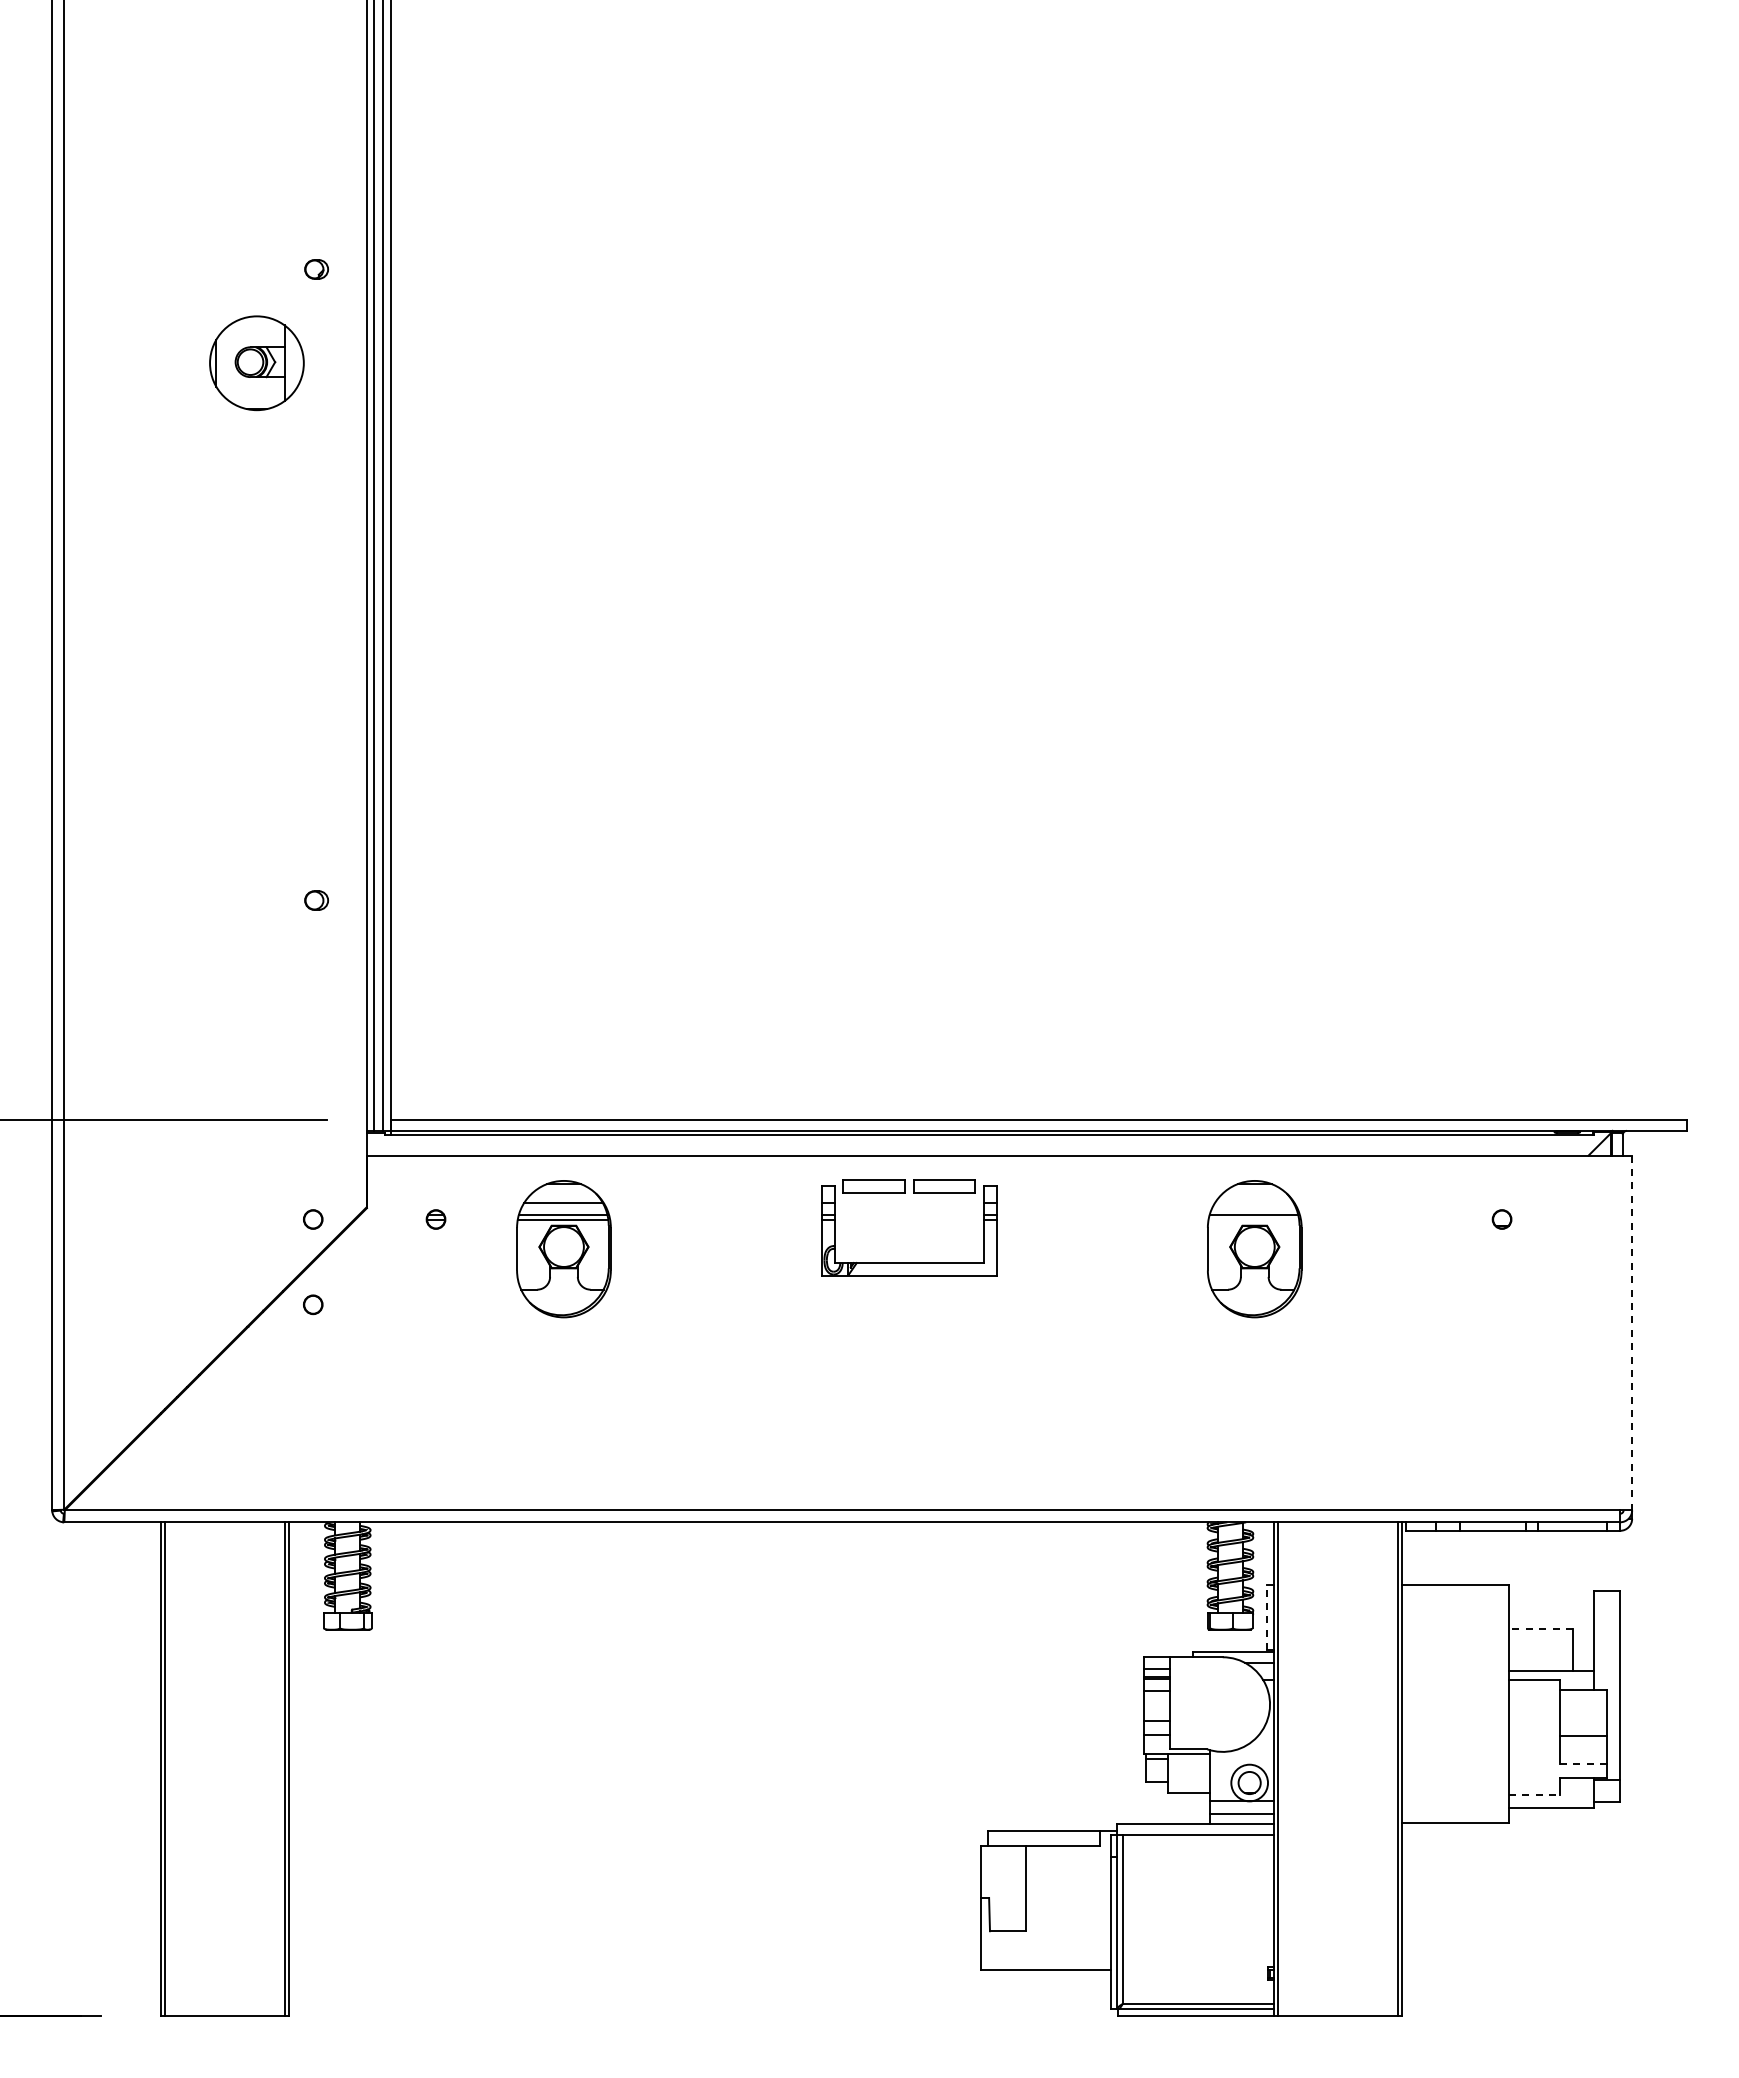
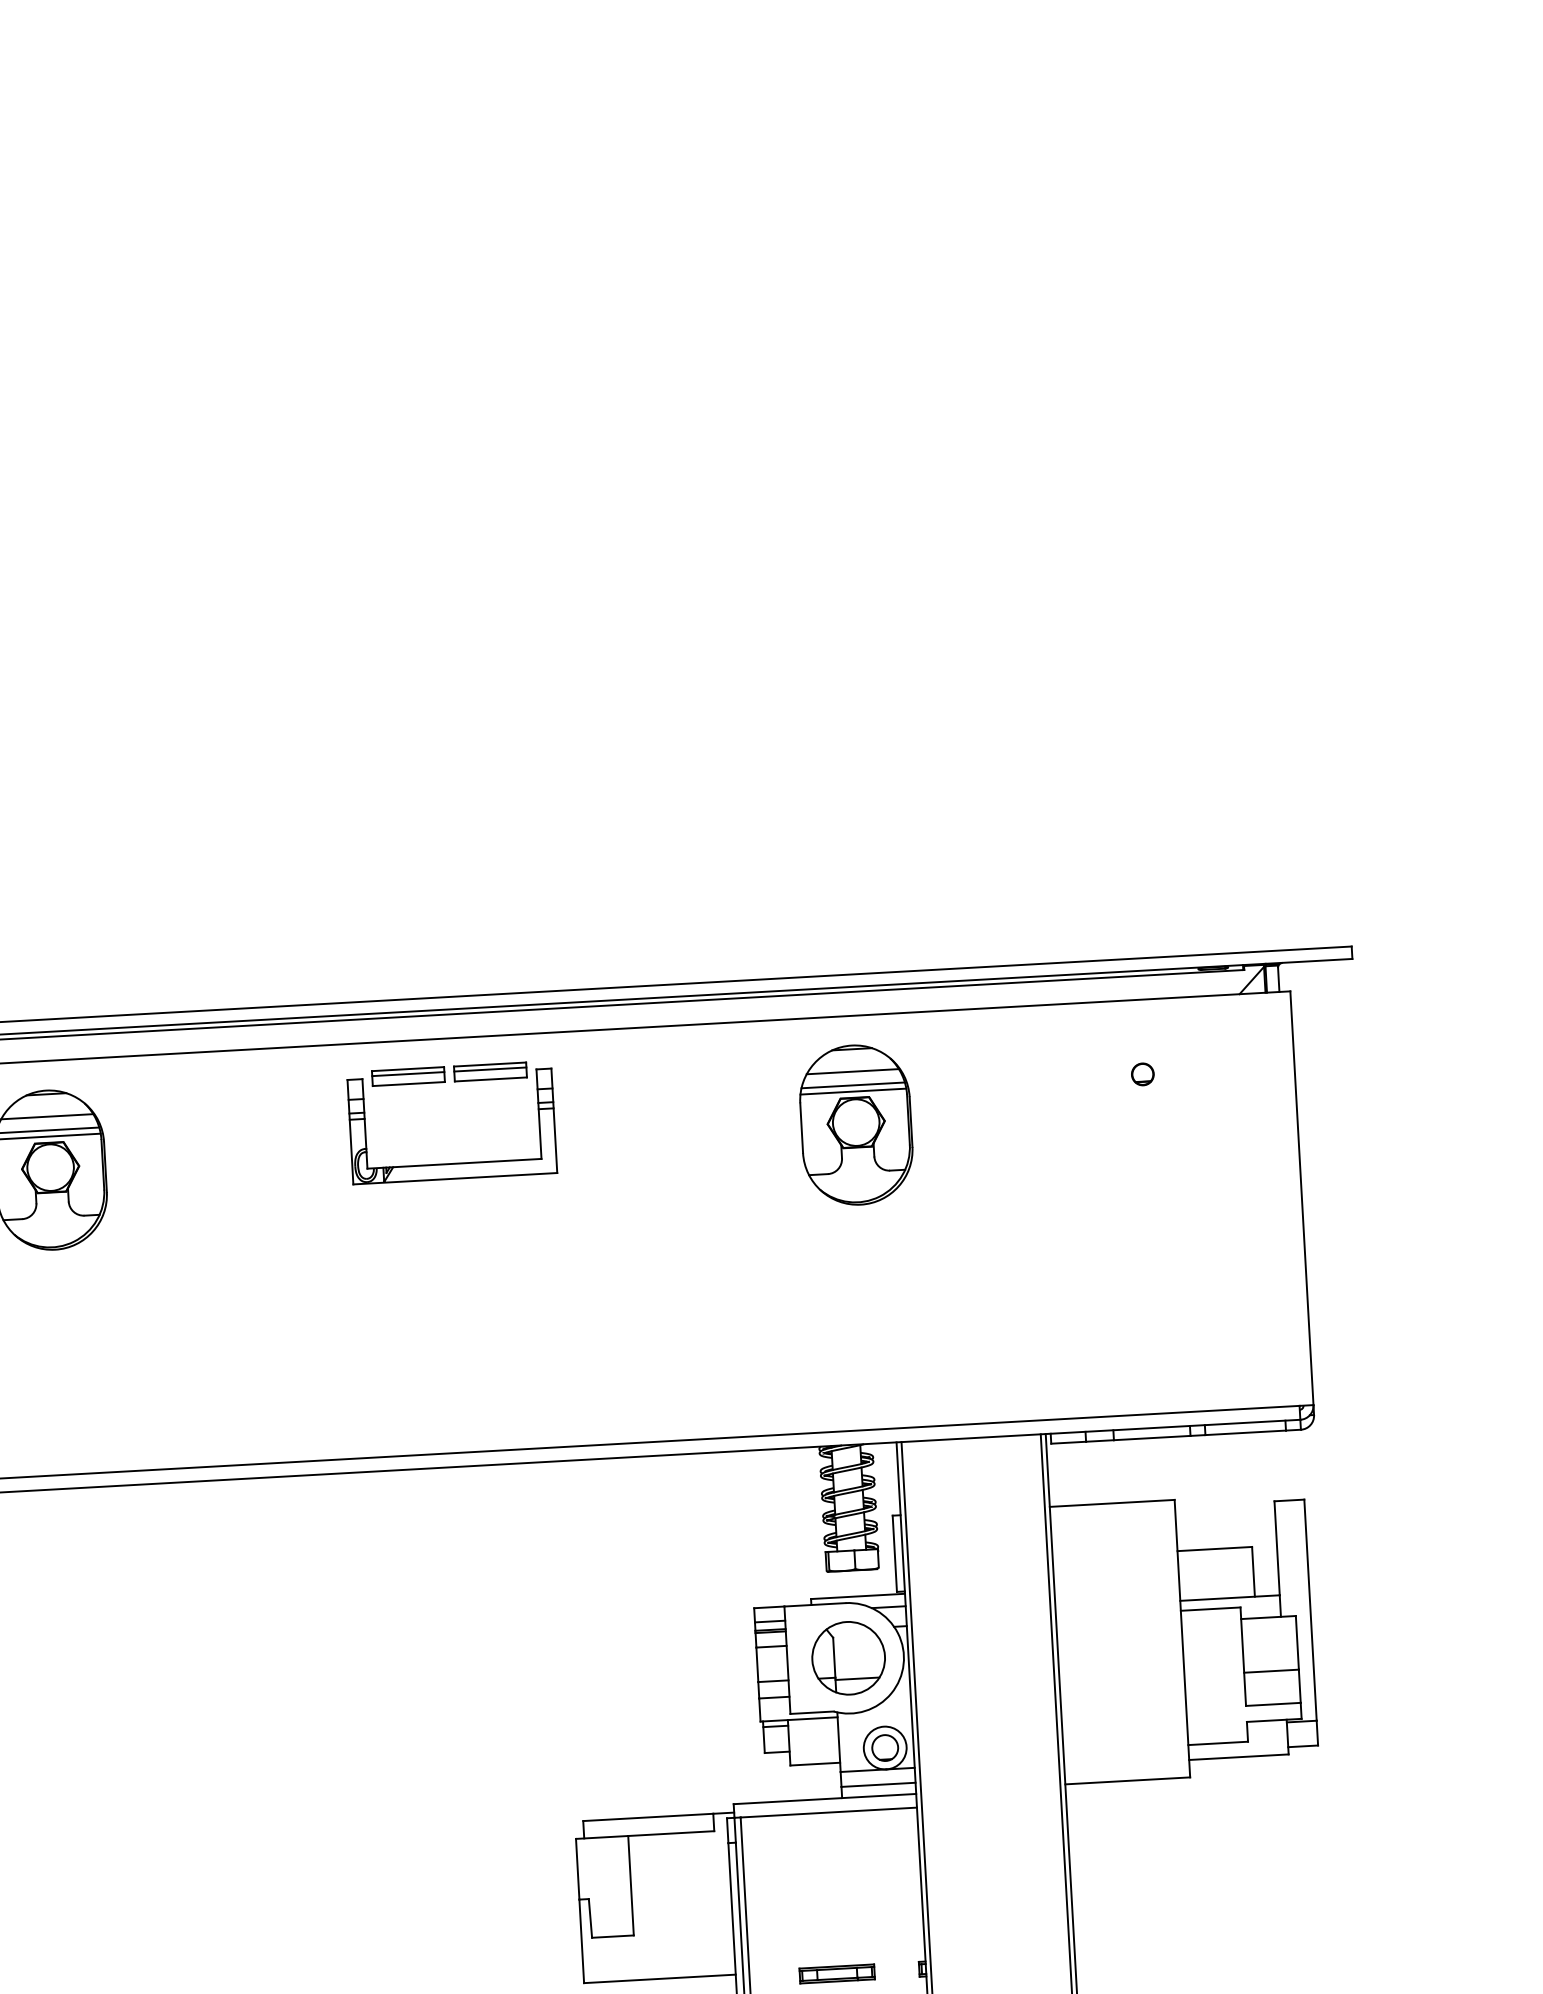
line: (874, 1184) -> (408, 1074), added
line: (944, 1184) -> (490, 1069), added
line: (1253, 1203) -> (851, 1071), added
line: (1253, 1220) -> (853, 1091), added
line: (1632, 1333) -> (1302, 1198), dashed -> solid
line: (1267, 1617) -> (895, 1553), dashed -> solid
line: (1540, 1628) -> (1214, 1548), dashed -> solid
part: (1222, 1704) -> (848, 1658), added
line: (1583, 1764) -> (1273, 1704), dashed -> solid
line: (1534, 1794) -> (1218, 1742), dashed -> solid
part: (1197, 1973) -> (836, 1973), added

